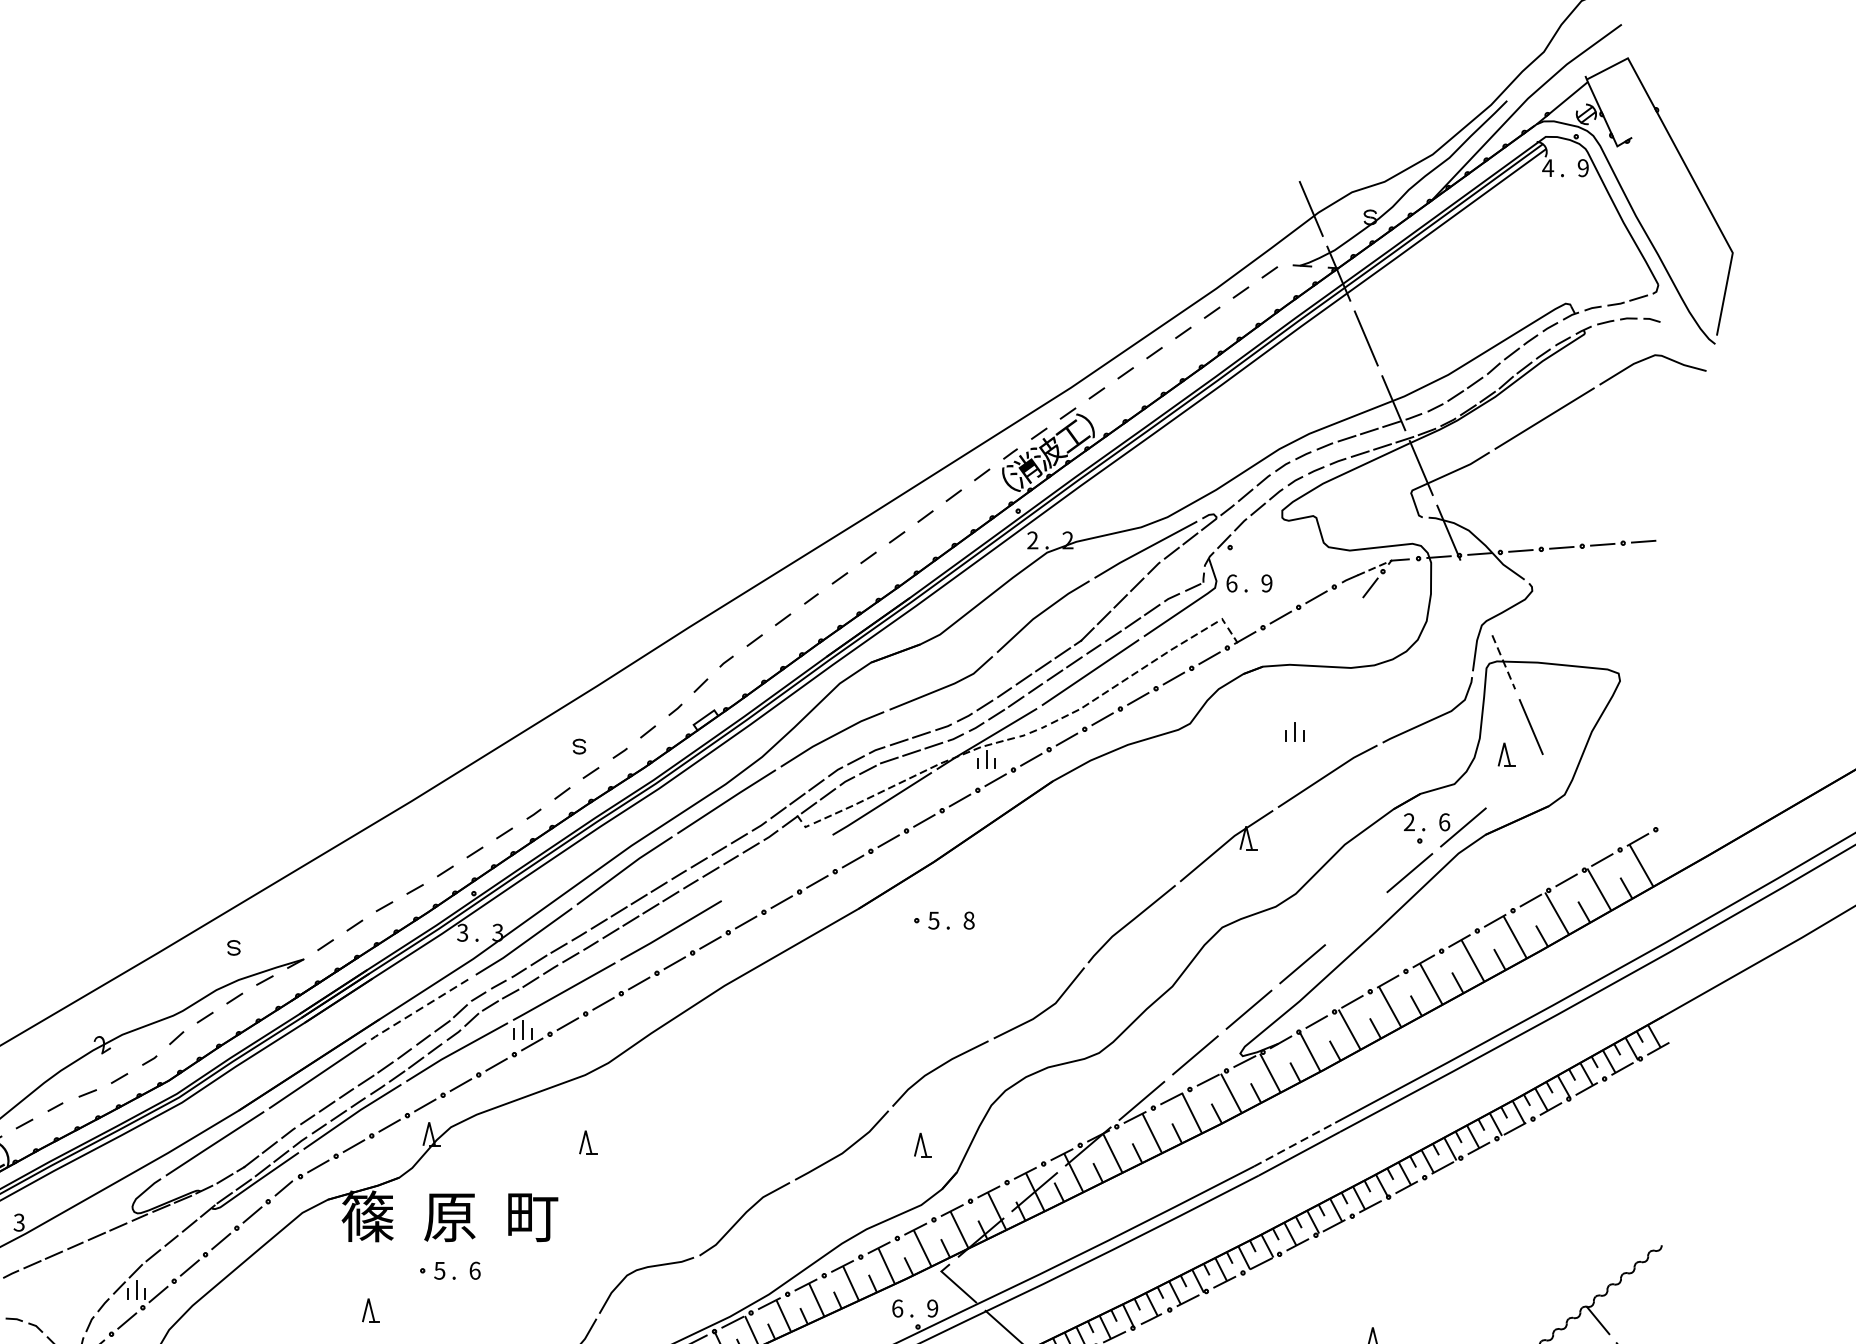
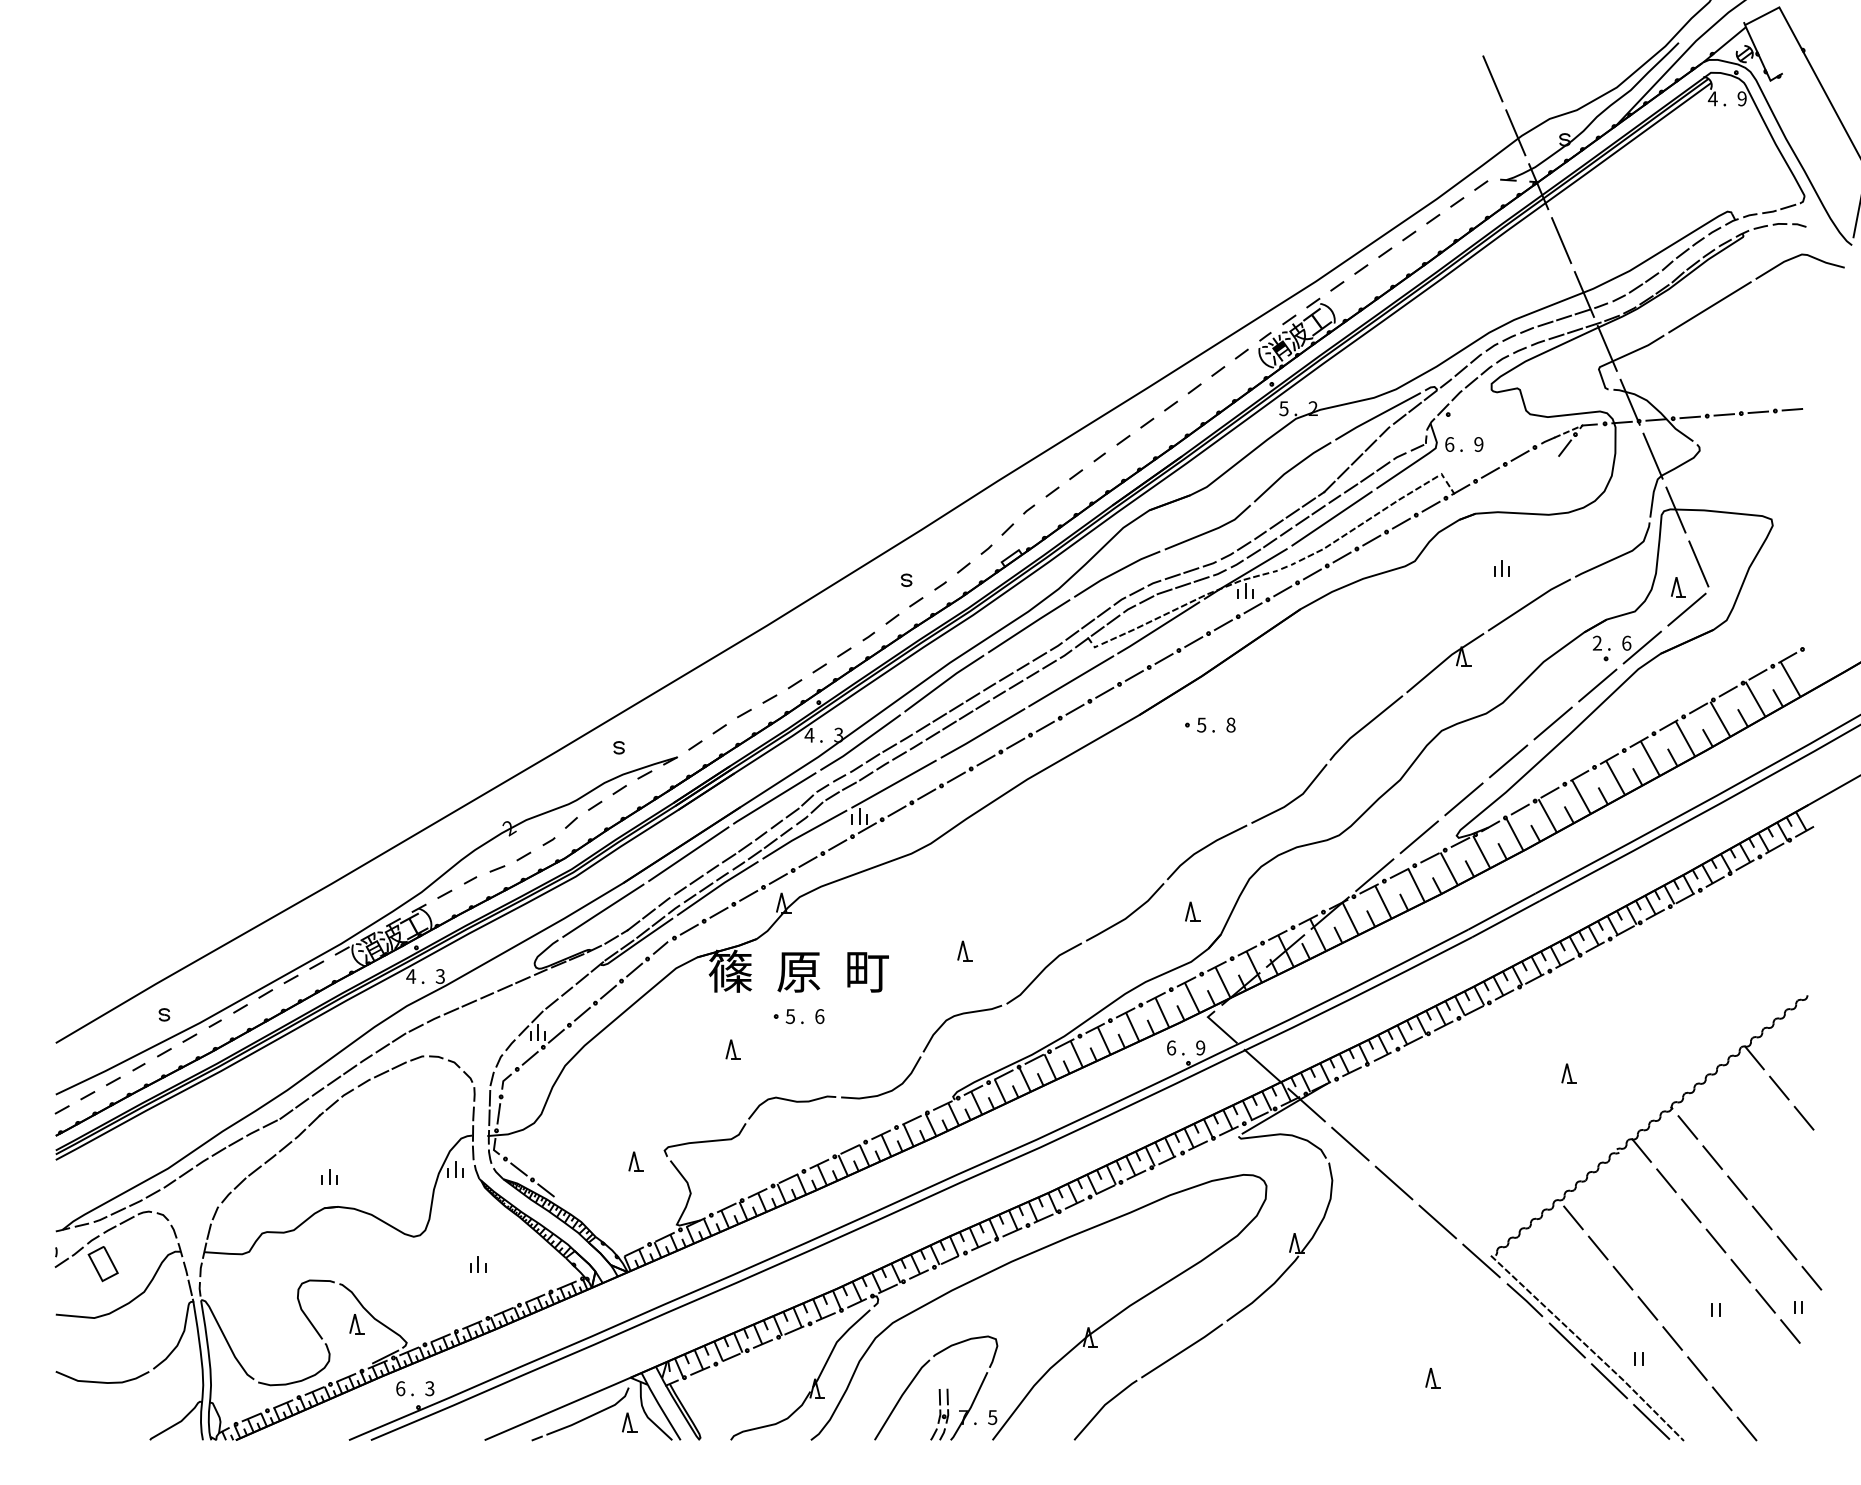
line: (1283, 143) -> (1492, 78), added
text: (1032, 540) -> (1283, 408), 2 -> 5
line: (1475, 596) -> (1652, 455), added
line: (1504, 662) -> (1676, 510), dashed -> solid
line: (1516, 781) -> (1686, 609), added
line: (777, 868) -> (1071, 681), added
line: (1355, 918) -> (1552, 723), added
text: (462, 931) -> (809, 734), 3 -> 4
line: (420, 1008) -> (774, 798), dashed -> solid
part: (587, 1142) -> (964, 950), moved
line: (1295, 1144) -> (1502, 911), dashed -> solid

